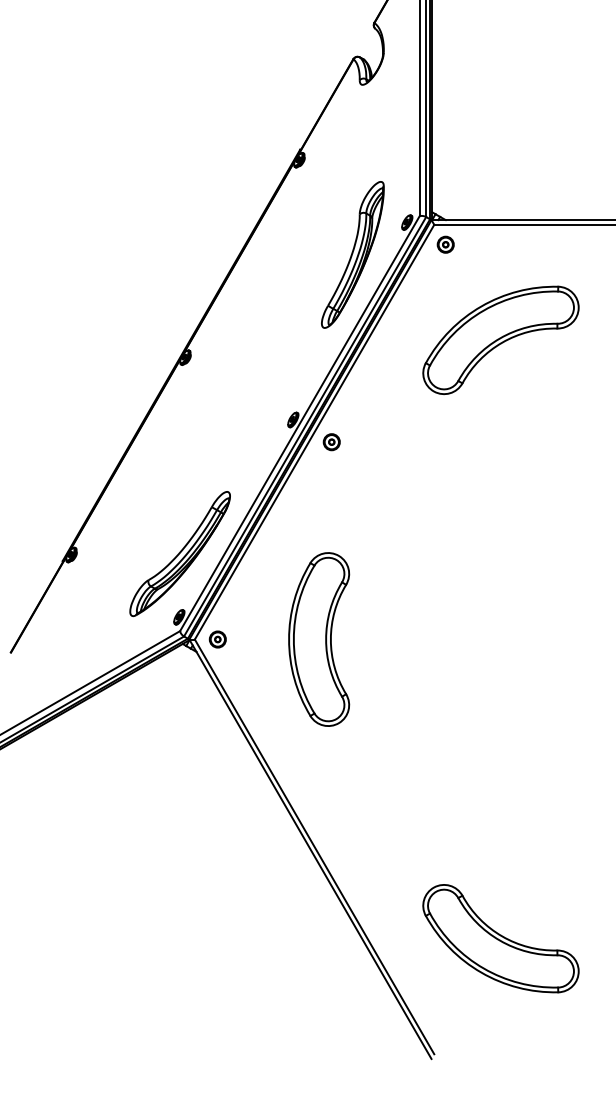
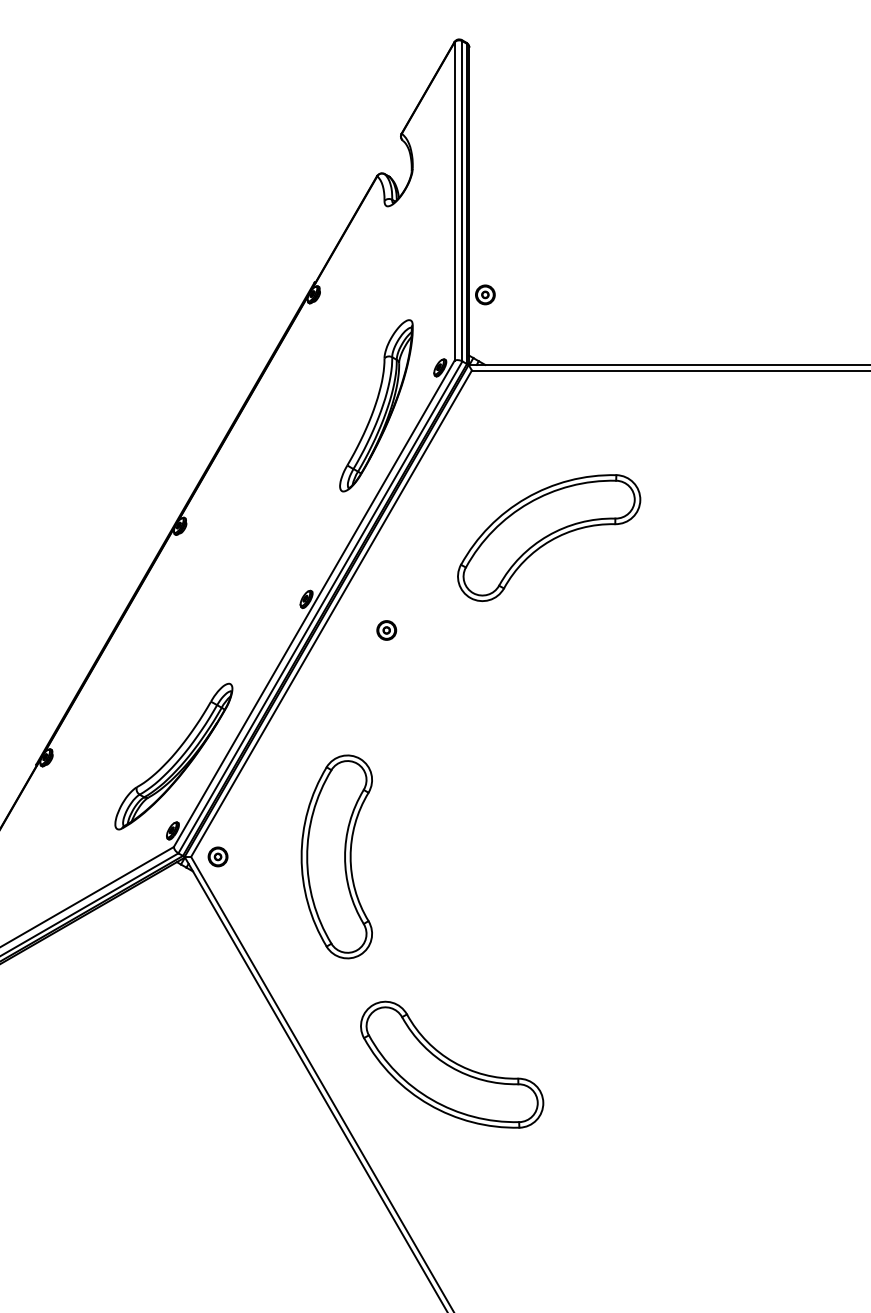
part: (445, 244) -> (485, 294), moved
part: (501, 339) -> (549, 537), moved
part: (331, 442) -> (386, 630), moved
part: (501, 938) -> (452, 1064), moved

